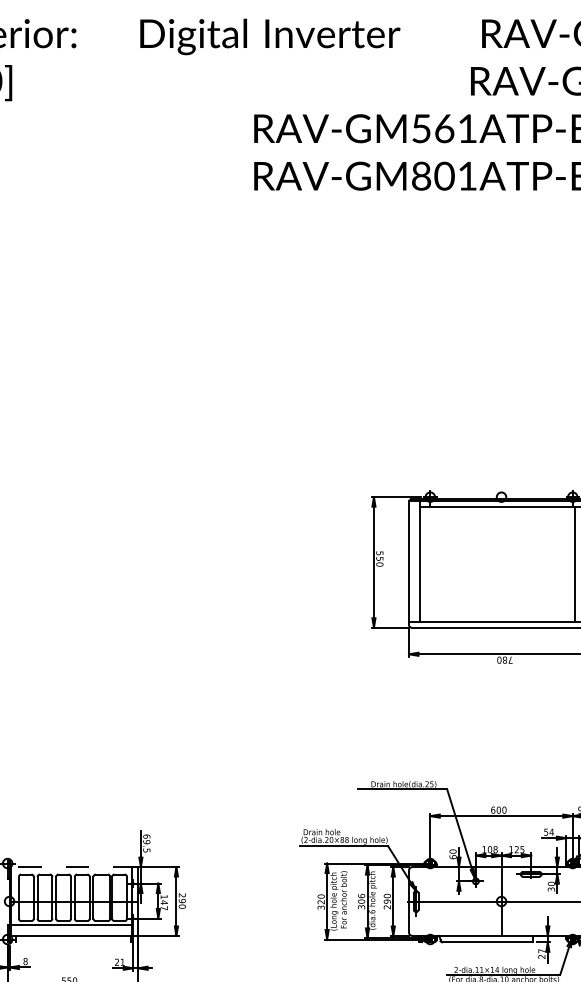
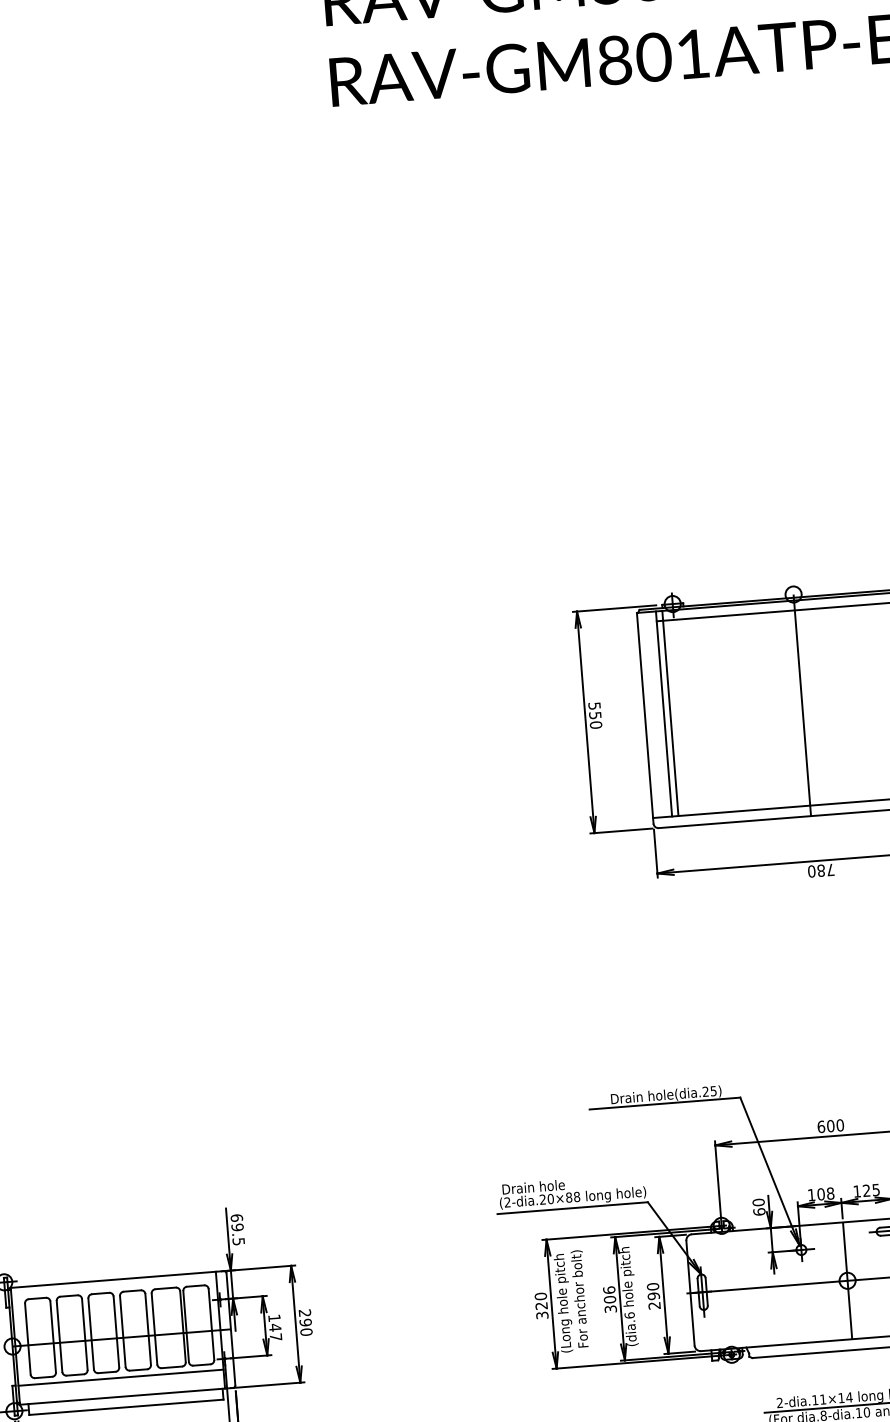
line: (423, 560) -> (669, 712), added
line: (501, 562) -> (802, 705), added
line: (74, 867) -> (118, 1280), dashed -> solid
line: (73, 942) -> (126, 1407), added

